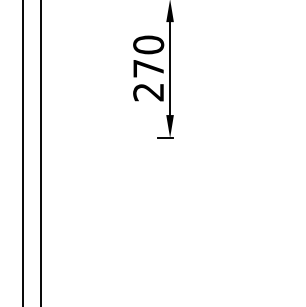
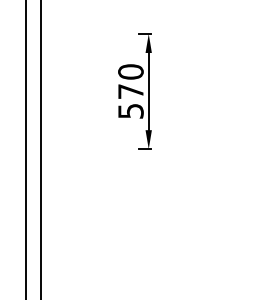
text: (148, 92) -> (130, 111), 270 -> 570

